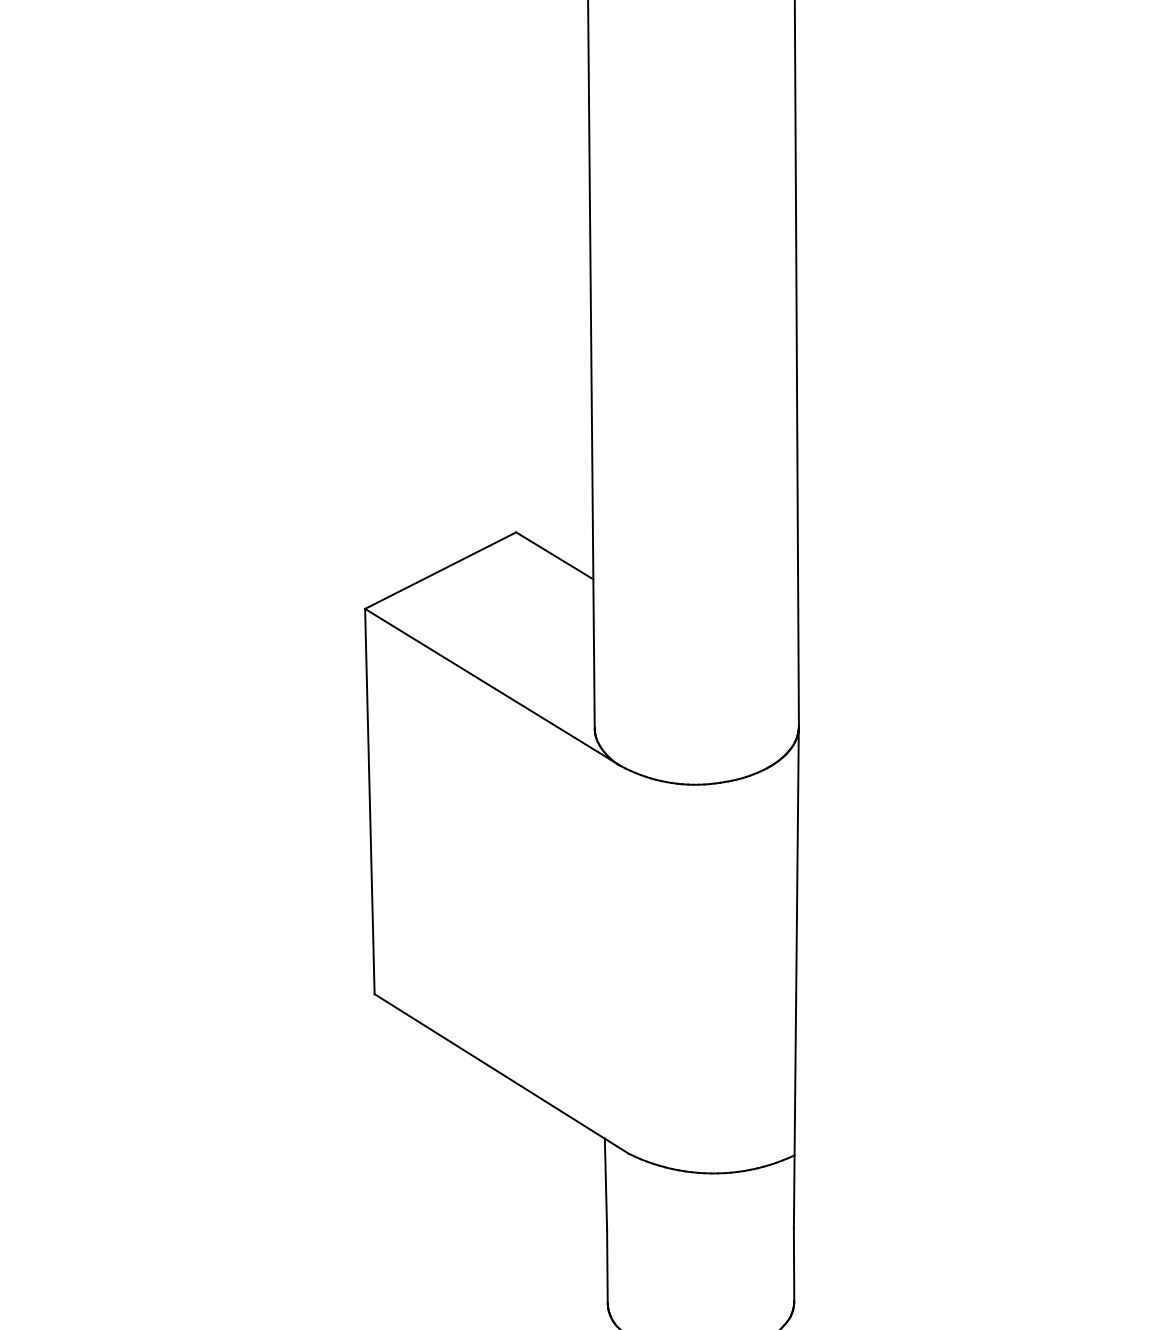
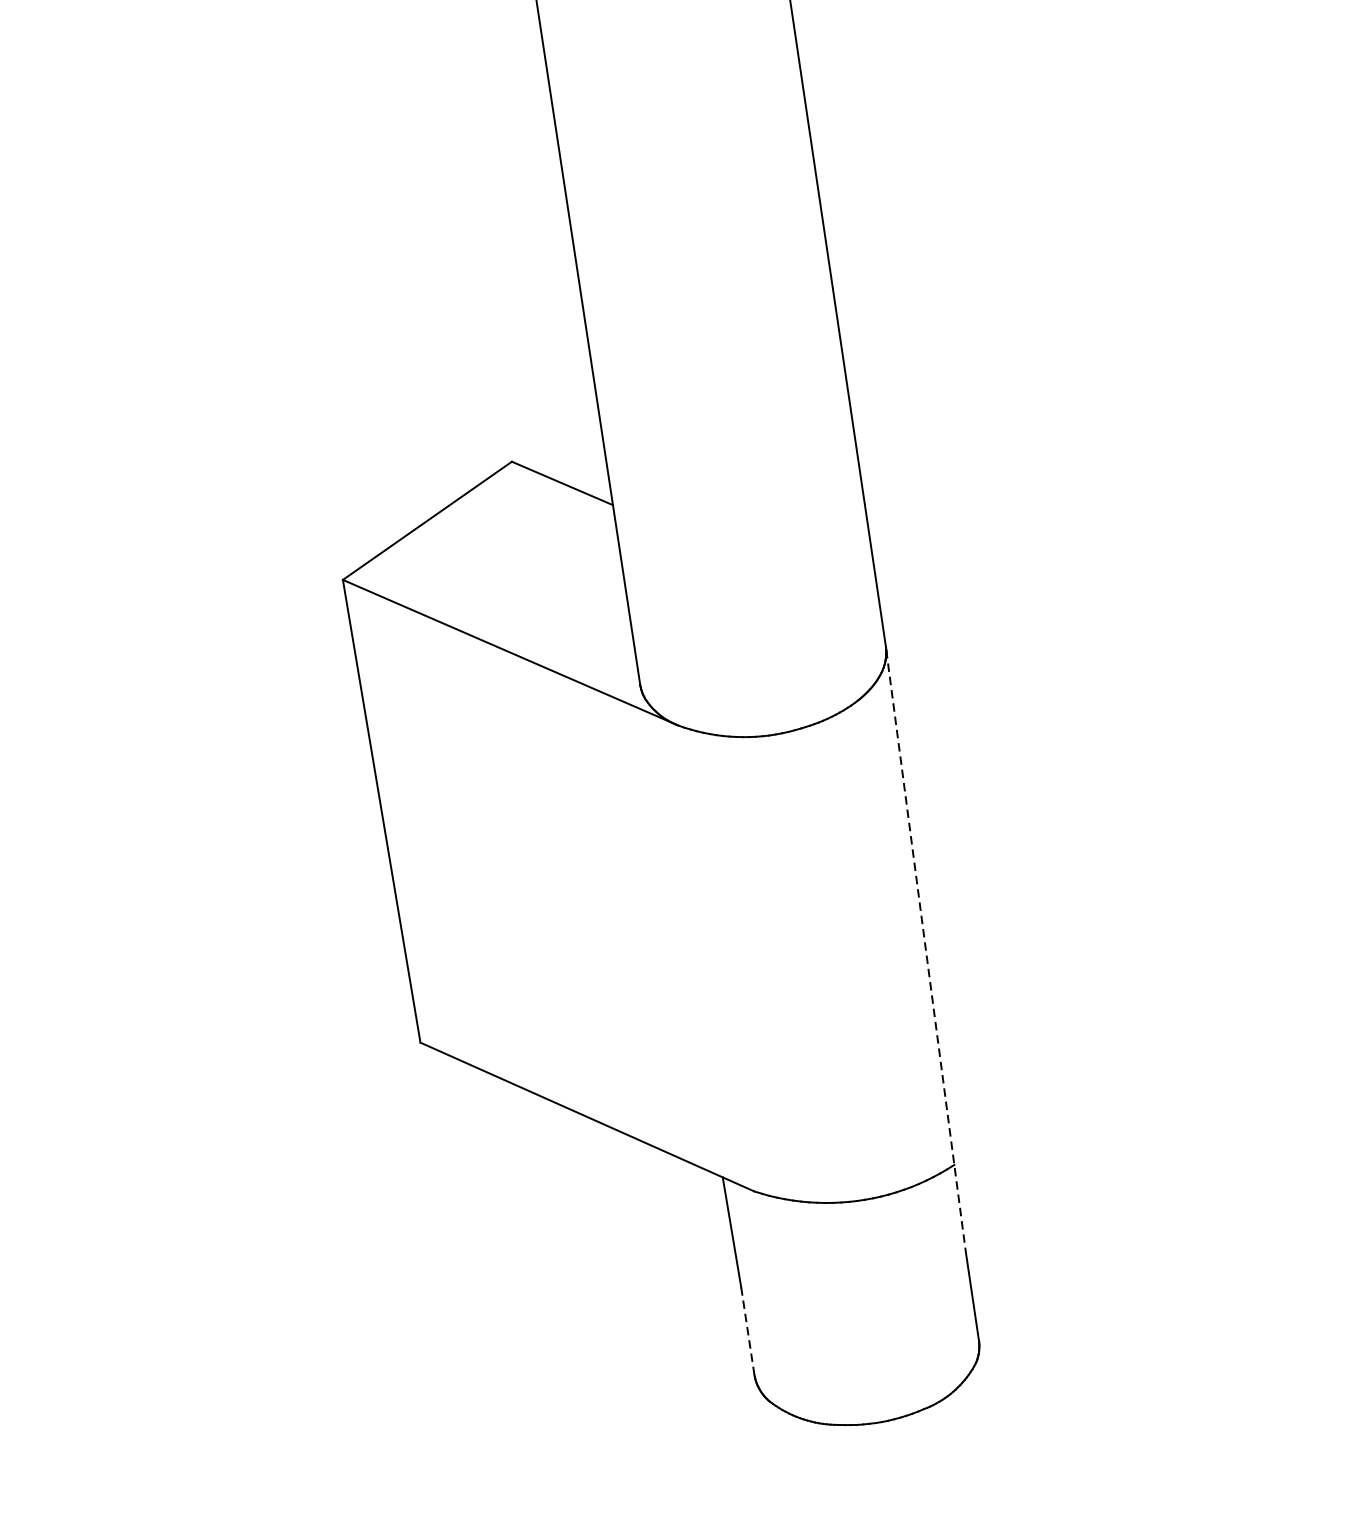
line: (796, 978) -> (926, 951), solid -> dashed
line: (607, 1266) -> (747, 1330), solid -> dashed

